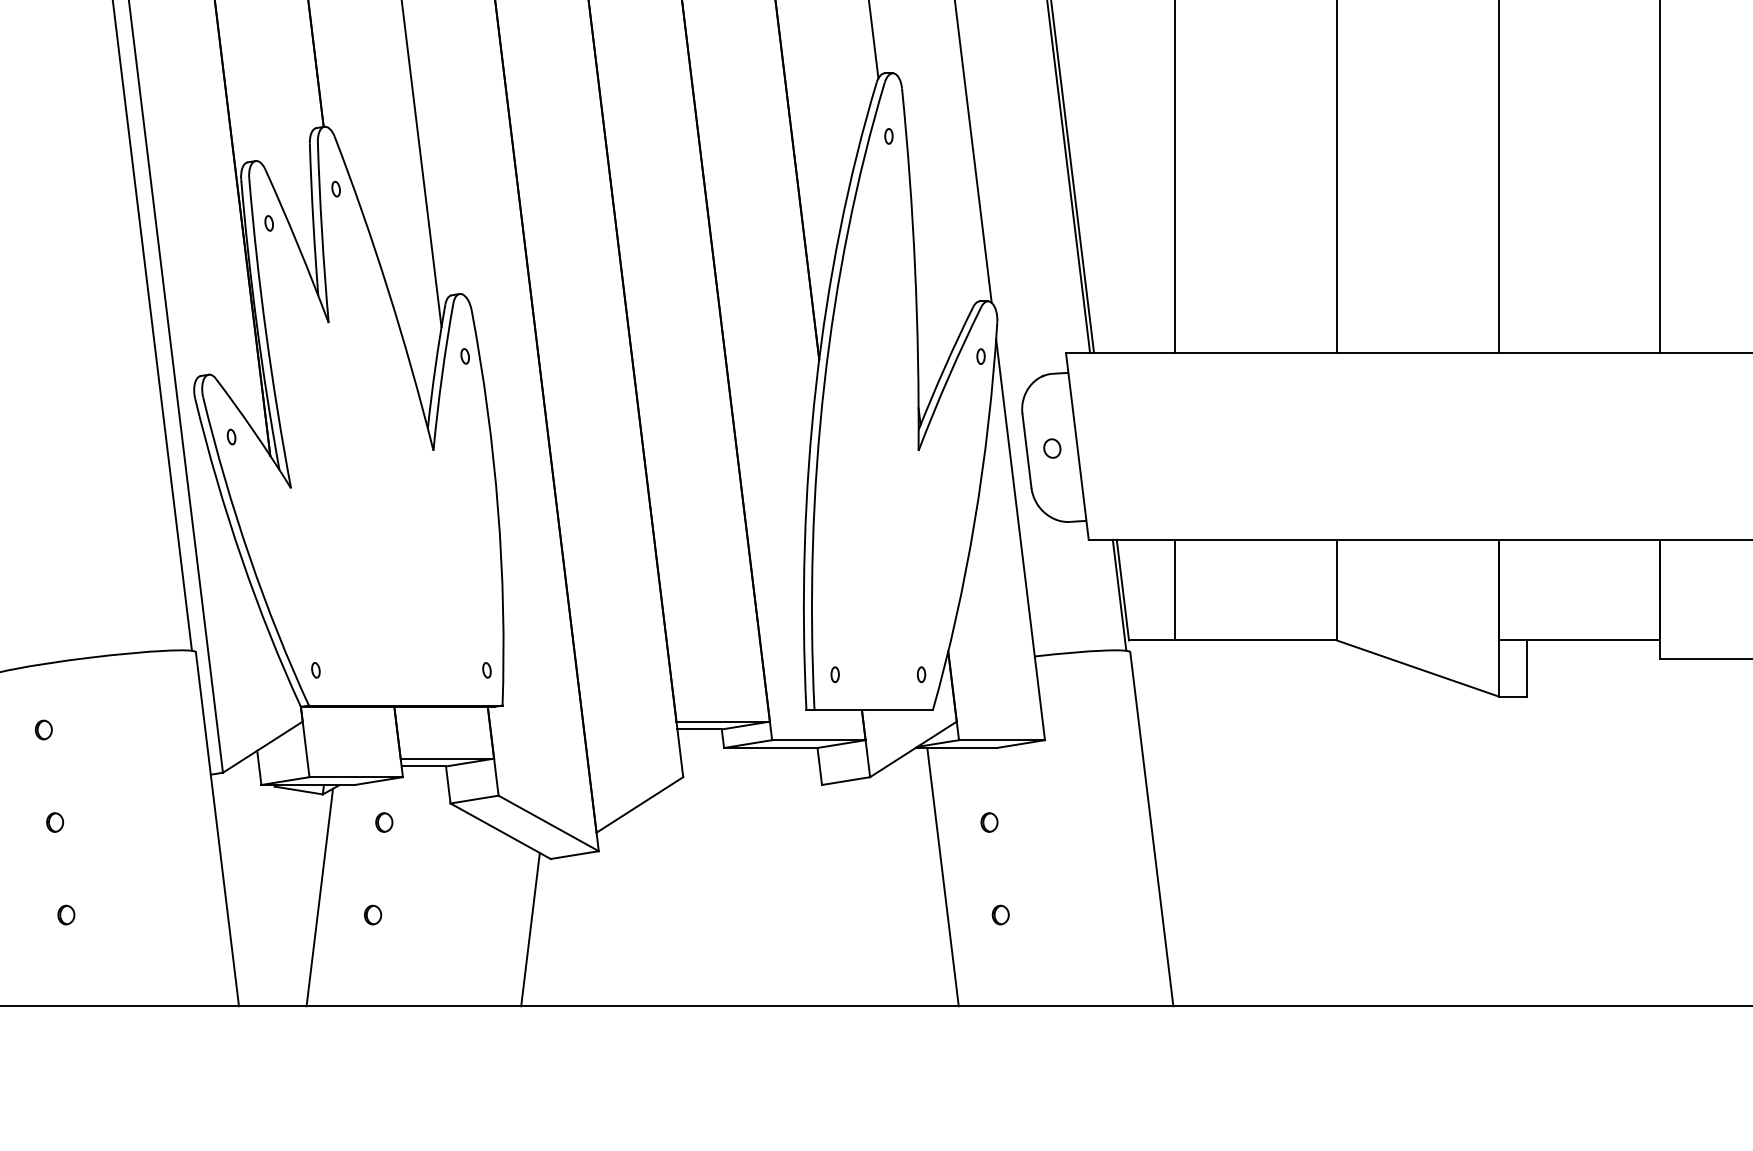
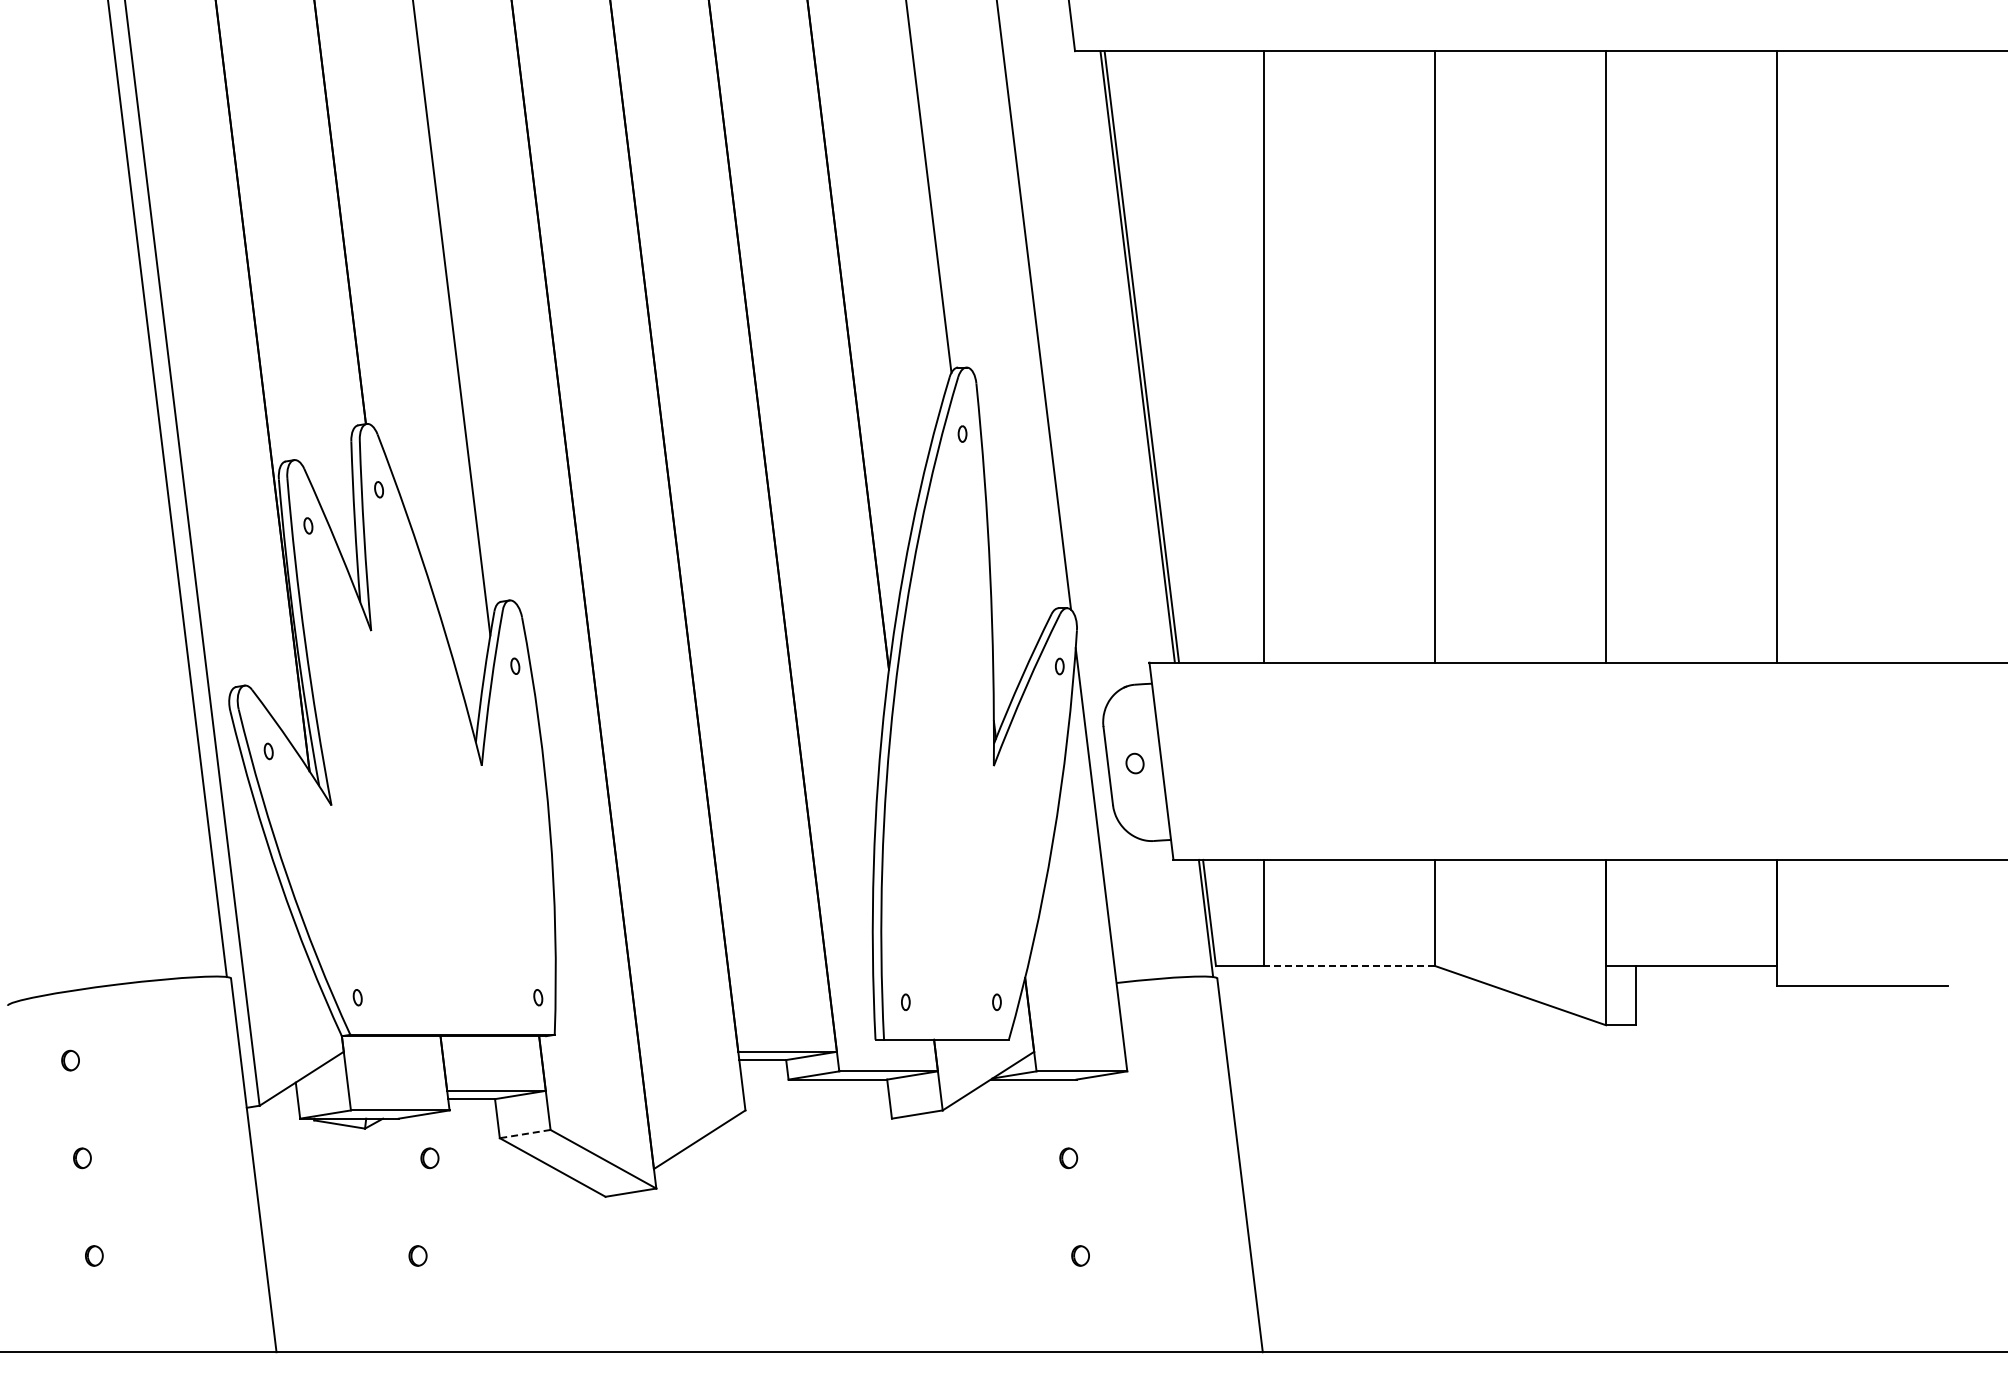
line: (1255, 640) -> (1349, 966), solid -> dashed
line: (474, 799) -> (525, 1134), solid -> dashed
line: (942, 876) -> (1019, 1215), removed
line: (319, 897) -> (361, 1237), removed
line: (530, 929) -> (584, 1271), removed

